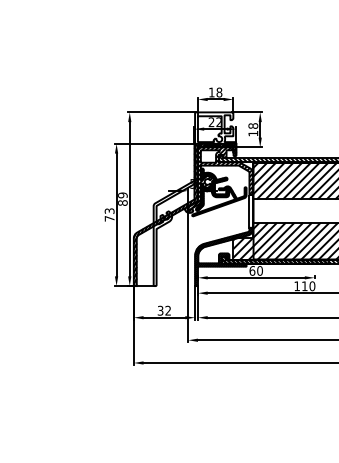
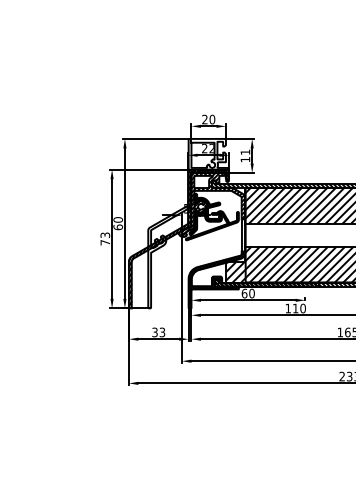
text: (215, 92) -> (208, 119), 18 -> 20
text: (253, 126) -> (245, 152), 18 -> 11
text: (122, 199) -> (117, 223), 89 -> 60
text: (168, 310) -> (162, 332), 32 -> 33

